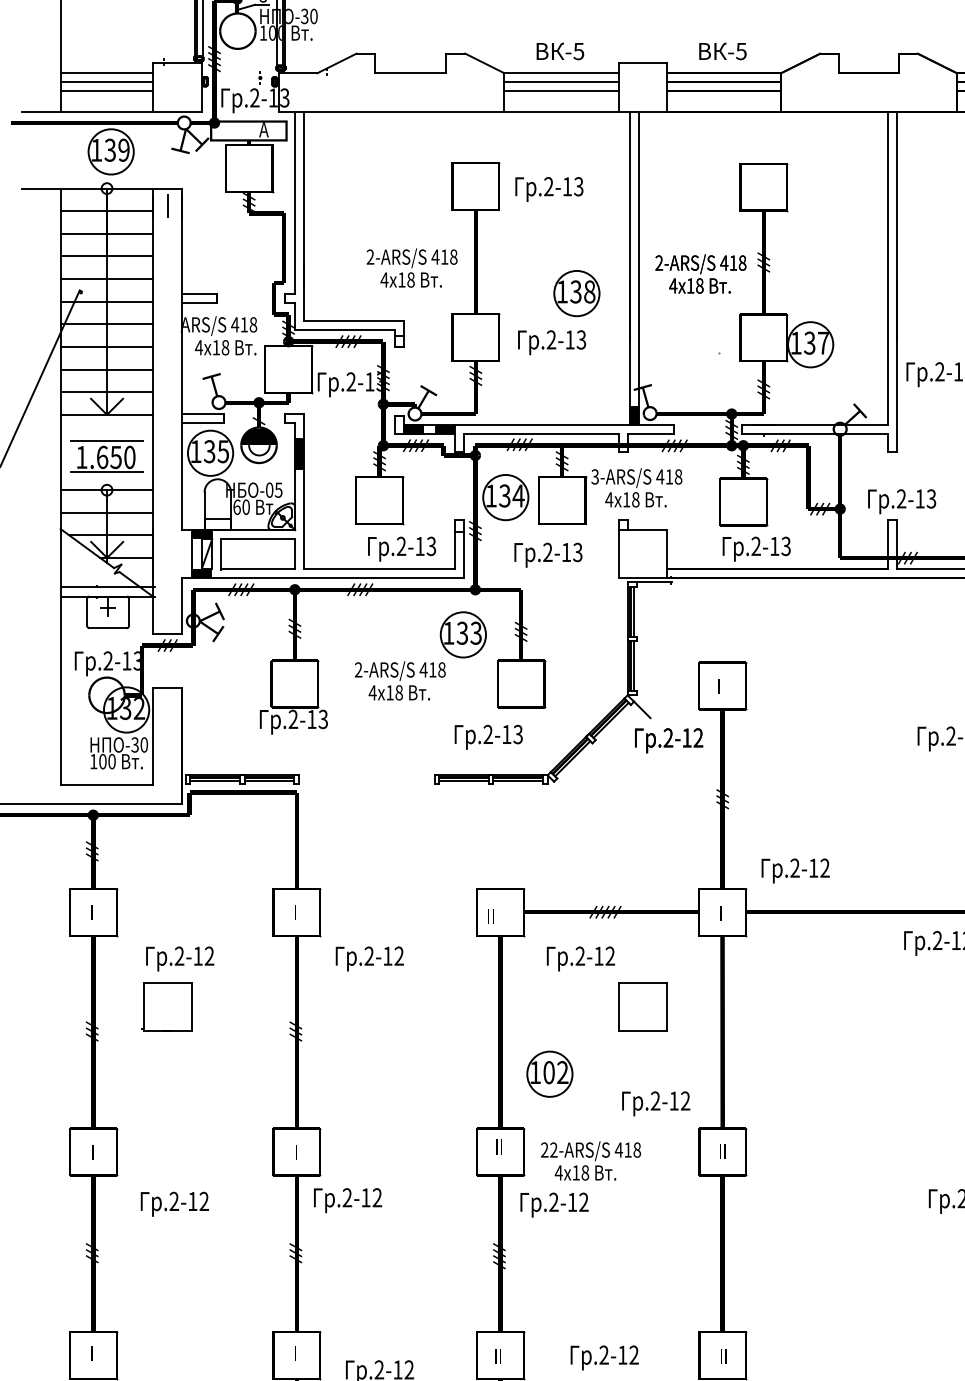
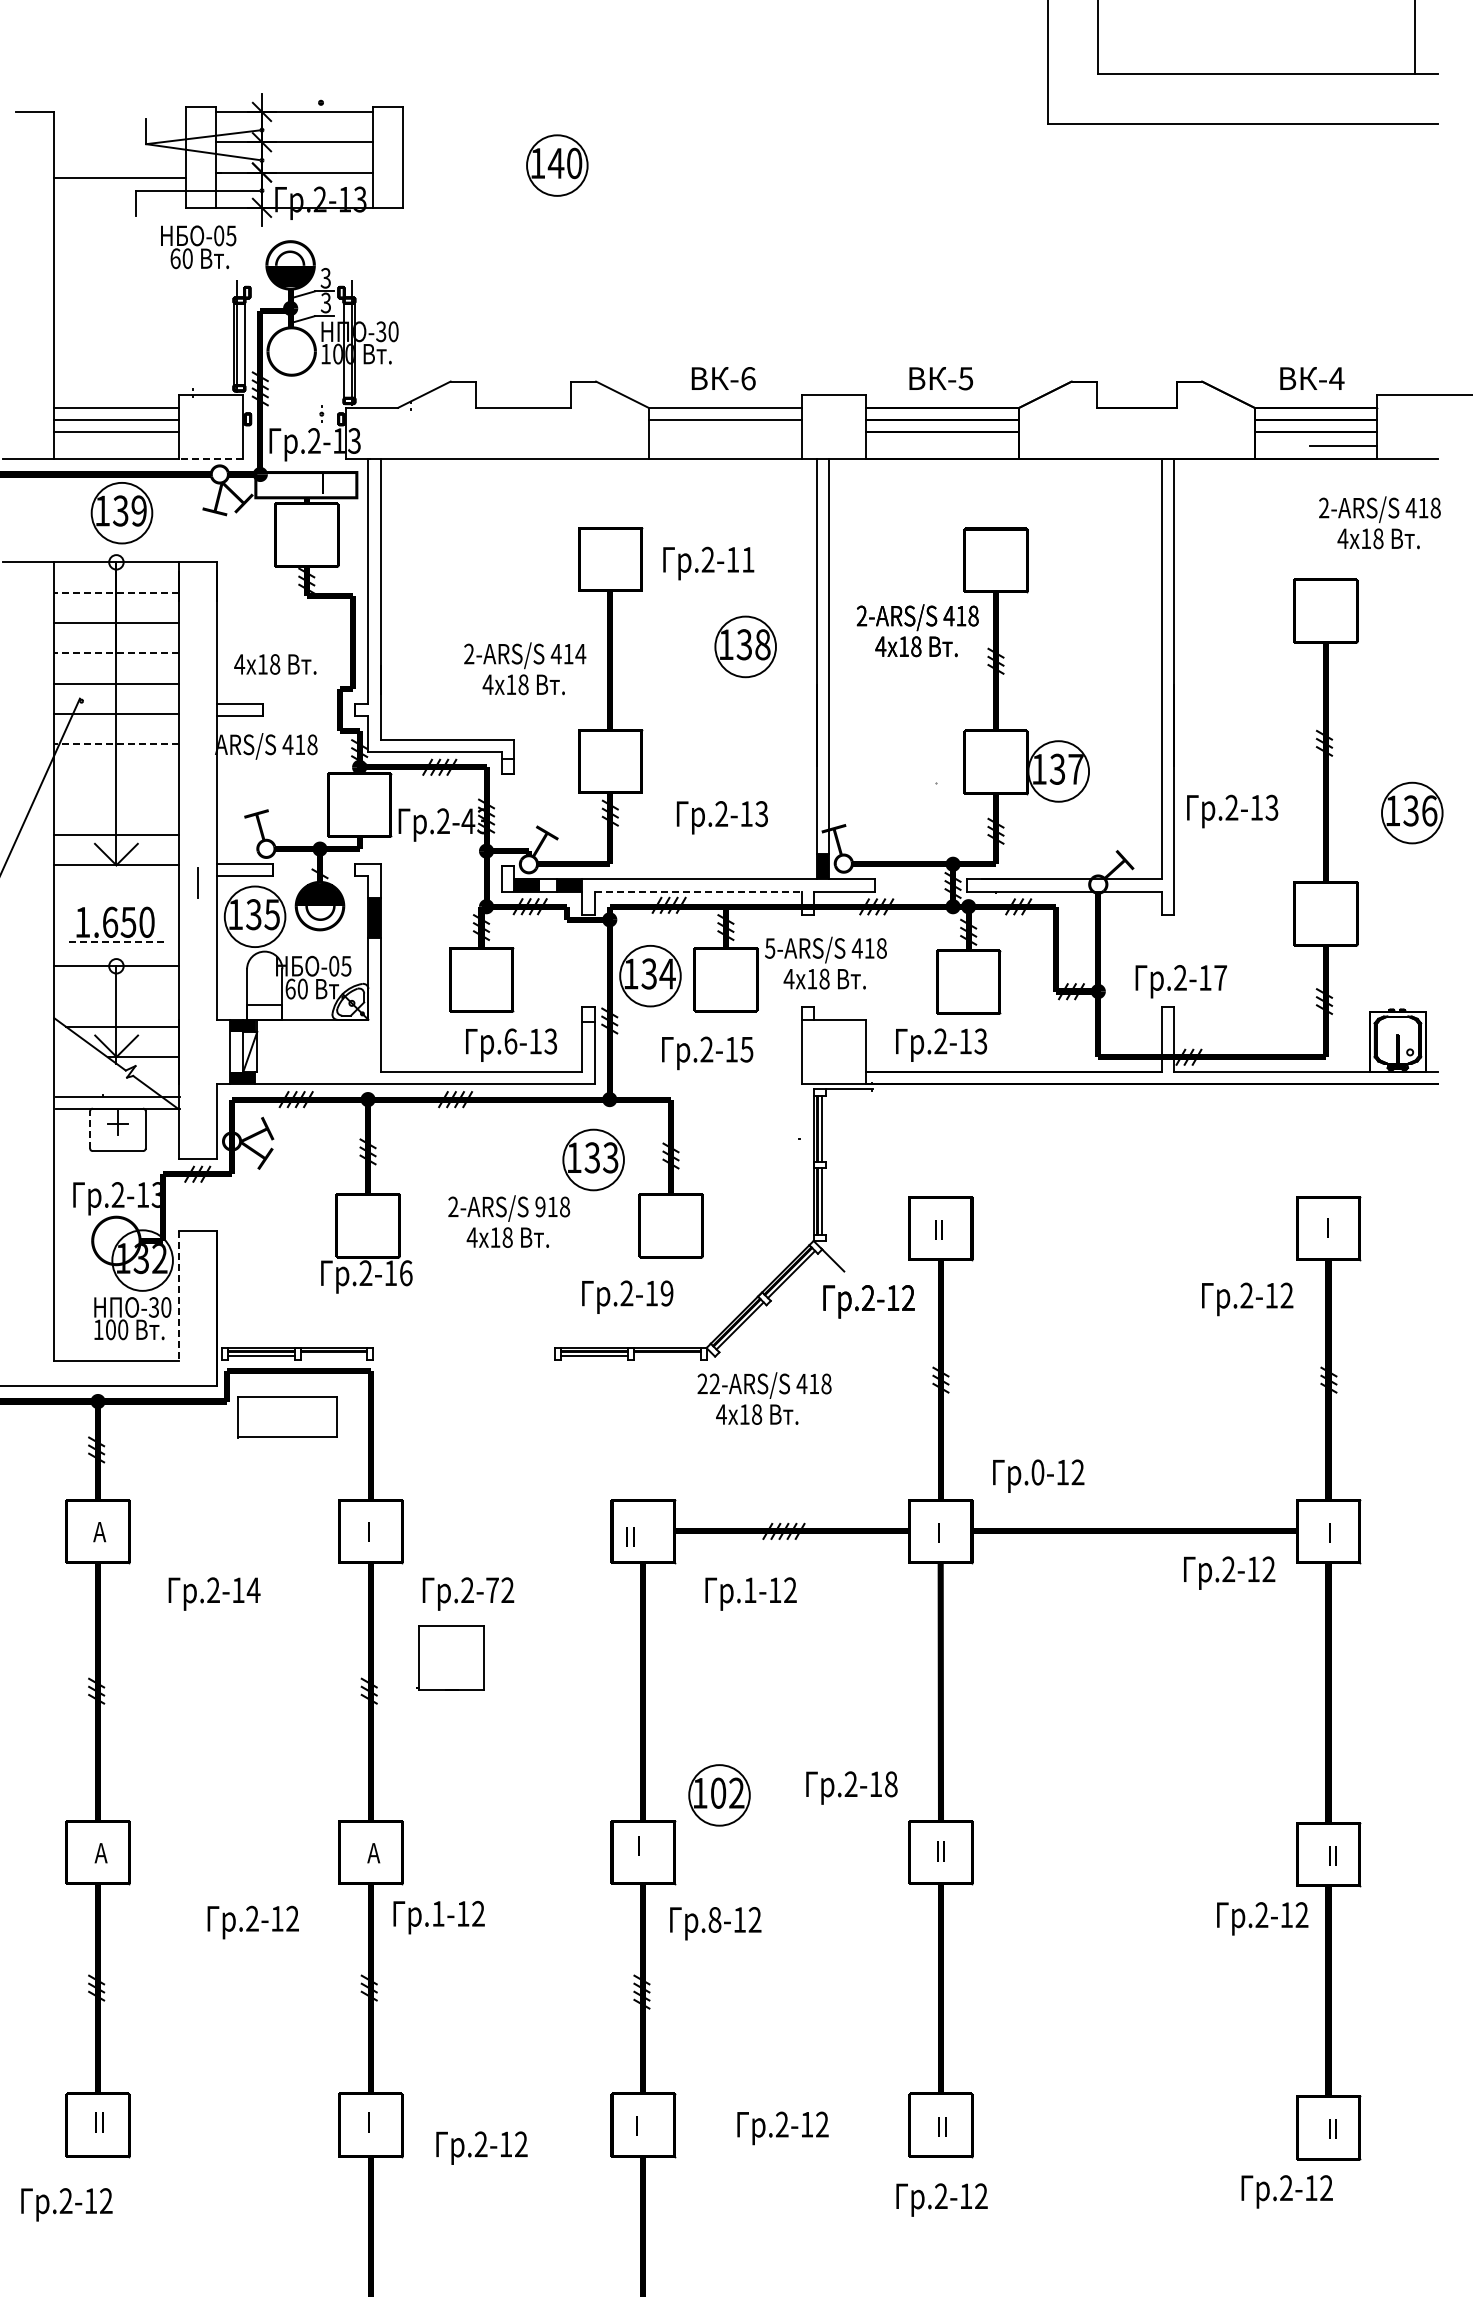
text: (579, 51) -> (748, 378), -5 -> -6
line: (561, 91) -> (724, 432), removed
line: (177, 111) -> (210, 459), solid -> dashed
text: (263, 129) -> (326, 483), A -> I
text: (578, 186) -> (747, 559), .2-13 -> .2-11
line: (167, 205) -> (197, 882), moved
line: (106, 211) -> (115, 592), solid -> dashed
line: (106, 256) -> (115, 653), solid -> dashed
text: (453, 256) -> (580, 653), 418 -> 414
text: (700, 273) -> (917, 630), moved
part: (576, 293) -> (745, 646), moved
line: (106, 324) -> (115, 744), solid -> dashed
text: (551, 342) -> (721, 817), moved
line: (107, 347) -> (116, 774), removed
text: (225, 347) -> (275, 664), moved
line: (107, 369) -> (116, 804), removed
text: (369, 381) -> (468, 820), .2-13 -> .2-43
line: (541, 434) -> (698, 891), solid -> dashed
line: (107, 441) -> (116, 900), removed
line: (107, 471) -> (116, 941), solid -> dashed
text: (595, 476) -> (770, 948), 3-ARS/S -> 5-ARS/S
text: (931, 498) -> (1220, 977), .2-13 -> .2-17
line: (107, 512) -> (116, 996), removed
text: (401, 546) -> (510, 1041), .2-13 -> .6-13
text: (756, 548) -> (941, 1044), moved
text: (578, 551) -> (747, 1048), .2-13 -> .2-15
part: (257, 554) -> (287, 1417), moved
line: (87, 612) -> (90, 1129), solid -> dashed
text: (423, 669) -> (540, 1206), 418 -> 918
text: (723, 686) -> (941, 1229), I -> II
text: (322, 719) -> (405, 1273), .2-13 -> .2-16
text: (517, 734) -> (666, 1293), .2-13 -> .2-19
line: (153, 736) -> (178, 1296), solid -> dashed
line: (269, 781) -> (333, 1356), removed
line: (517, 781) -> (666, 1356), removed
text: (794, 868) -> (1037, 1472), .2-12 -> .0-12
text: (94, 913) -> (99, 1532), I -> A
text: (209, 955) -> (253, 1589), .2-12 -> .2-14
text: (387, 955) -> (492, 1589), .2-12 -> .2-72
text: (580, 955) -> (750, 1589), .2-12 -> .1-12
part: (166, 1006) -> (450, 1657), moved
part: (642, 1006) -> (833, 1657), removed
part: (549, 1074) -> (719, 1795), moved
text: (685, 1101) -> (891, 1784), .2-12 -> .2-18
text: (501, 1146) -> (644, 1845), II -> I
text: (95, 1152) -> (100, 1853), I -> A
text: (298, 1152) -> (373, 1853), I -> A
text: (590, 1160) -> (764, 1398), moved
text: (347, 1197) -> (438, 1913), .2-12 -> .1-12
text: (553, 1202) -> (714, 1919), .2-12 -> .8-12
text: (174, 1204) -> (252, 1922), moved
text: (96, 1353) -> (102, 2122), I -> II
text: (500, 1355) -> (643, 2125), II -> I

